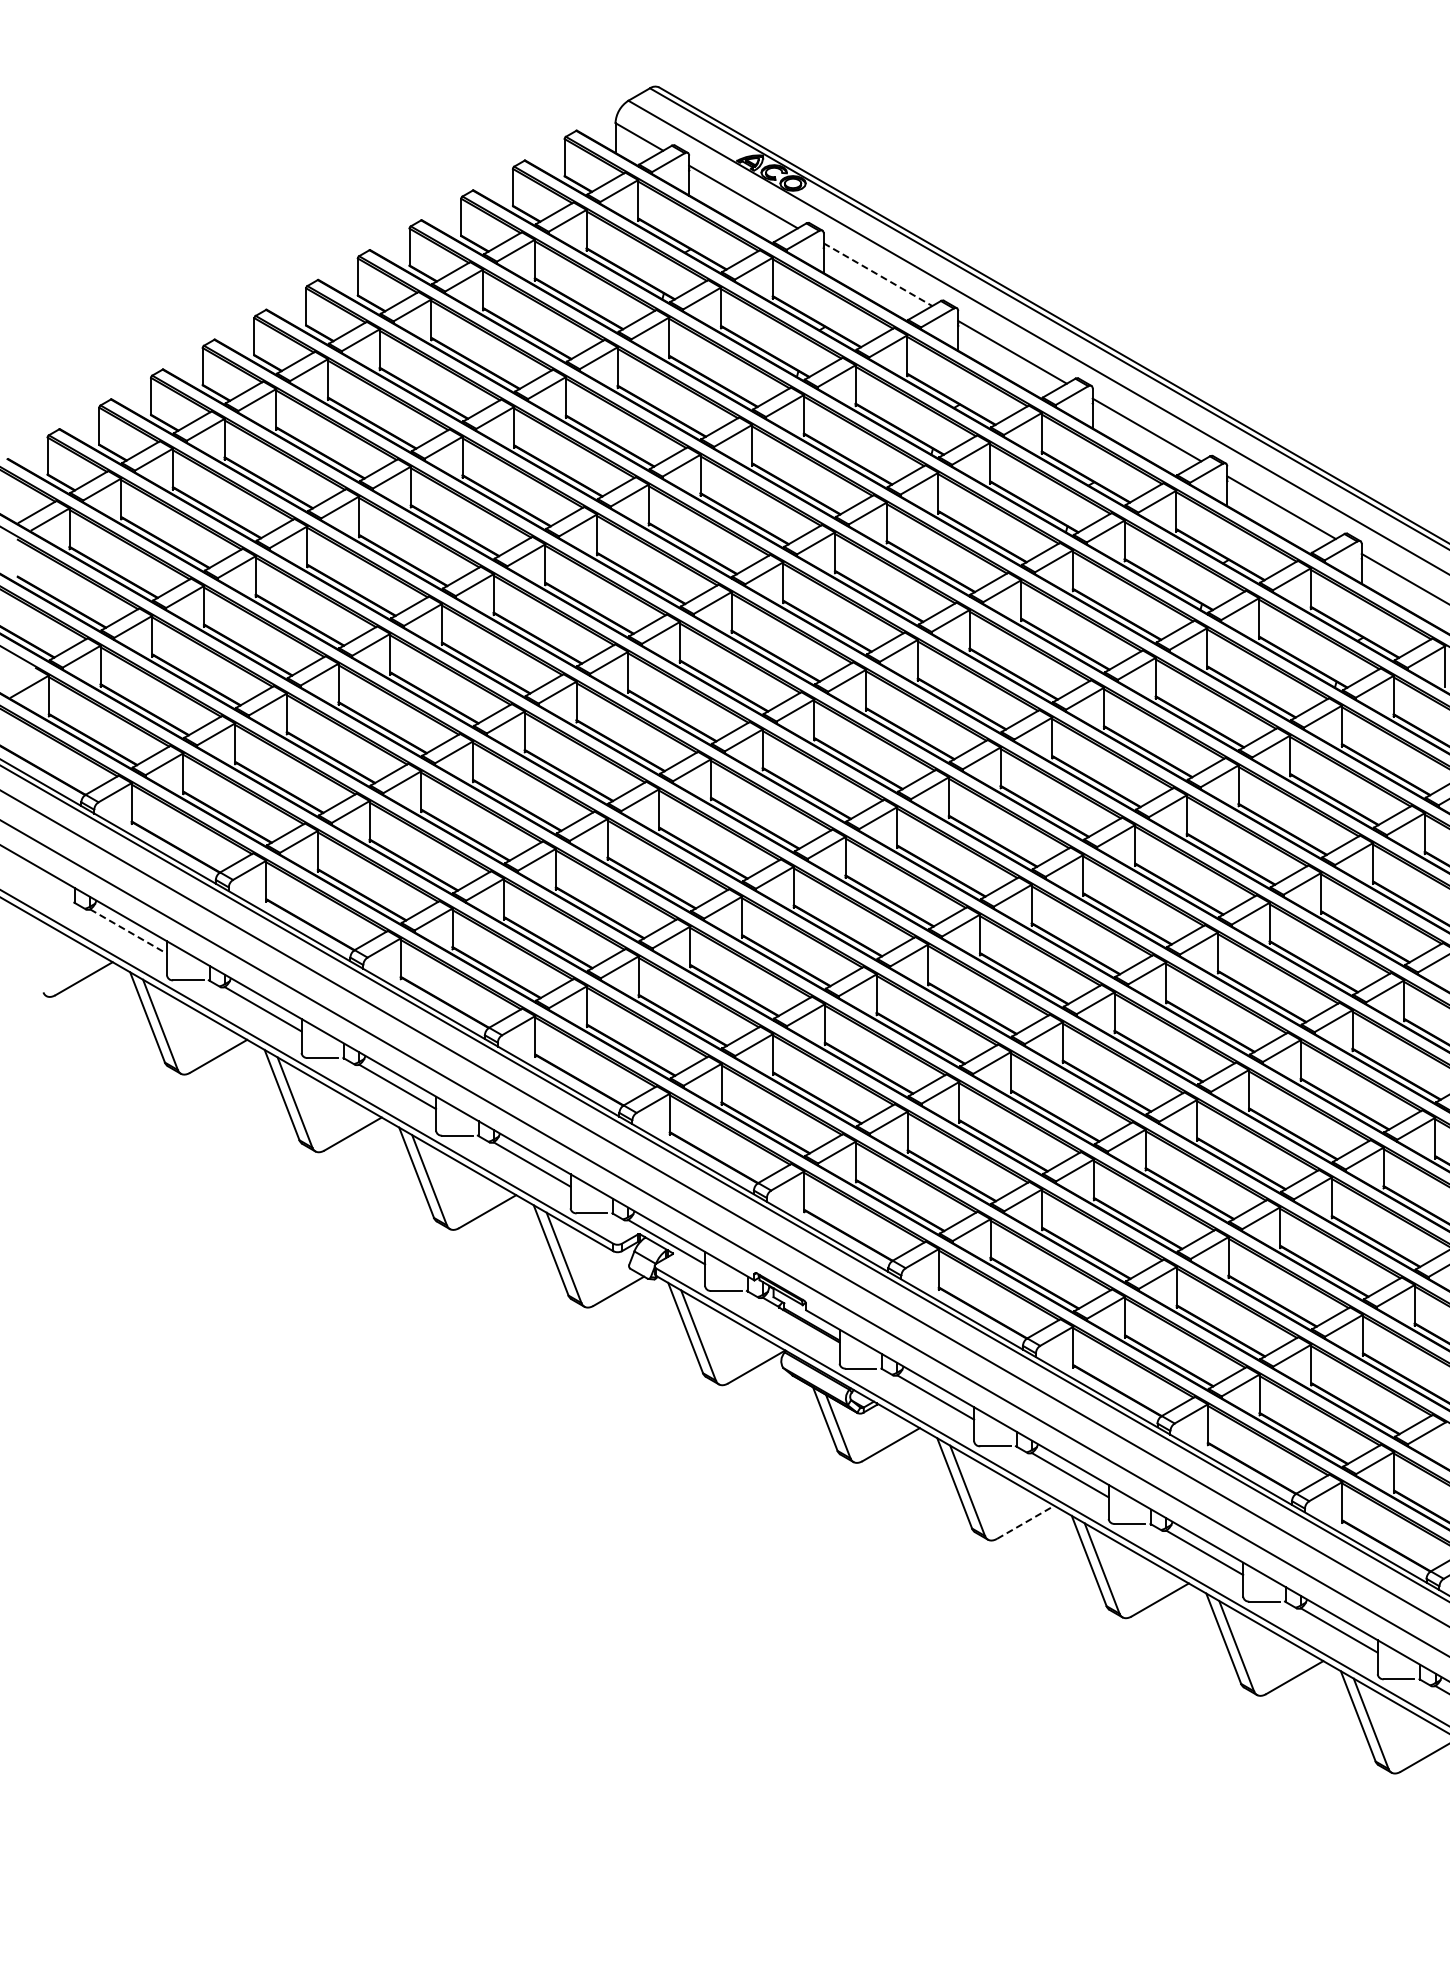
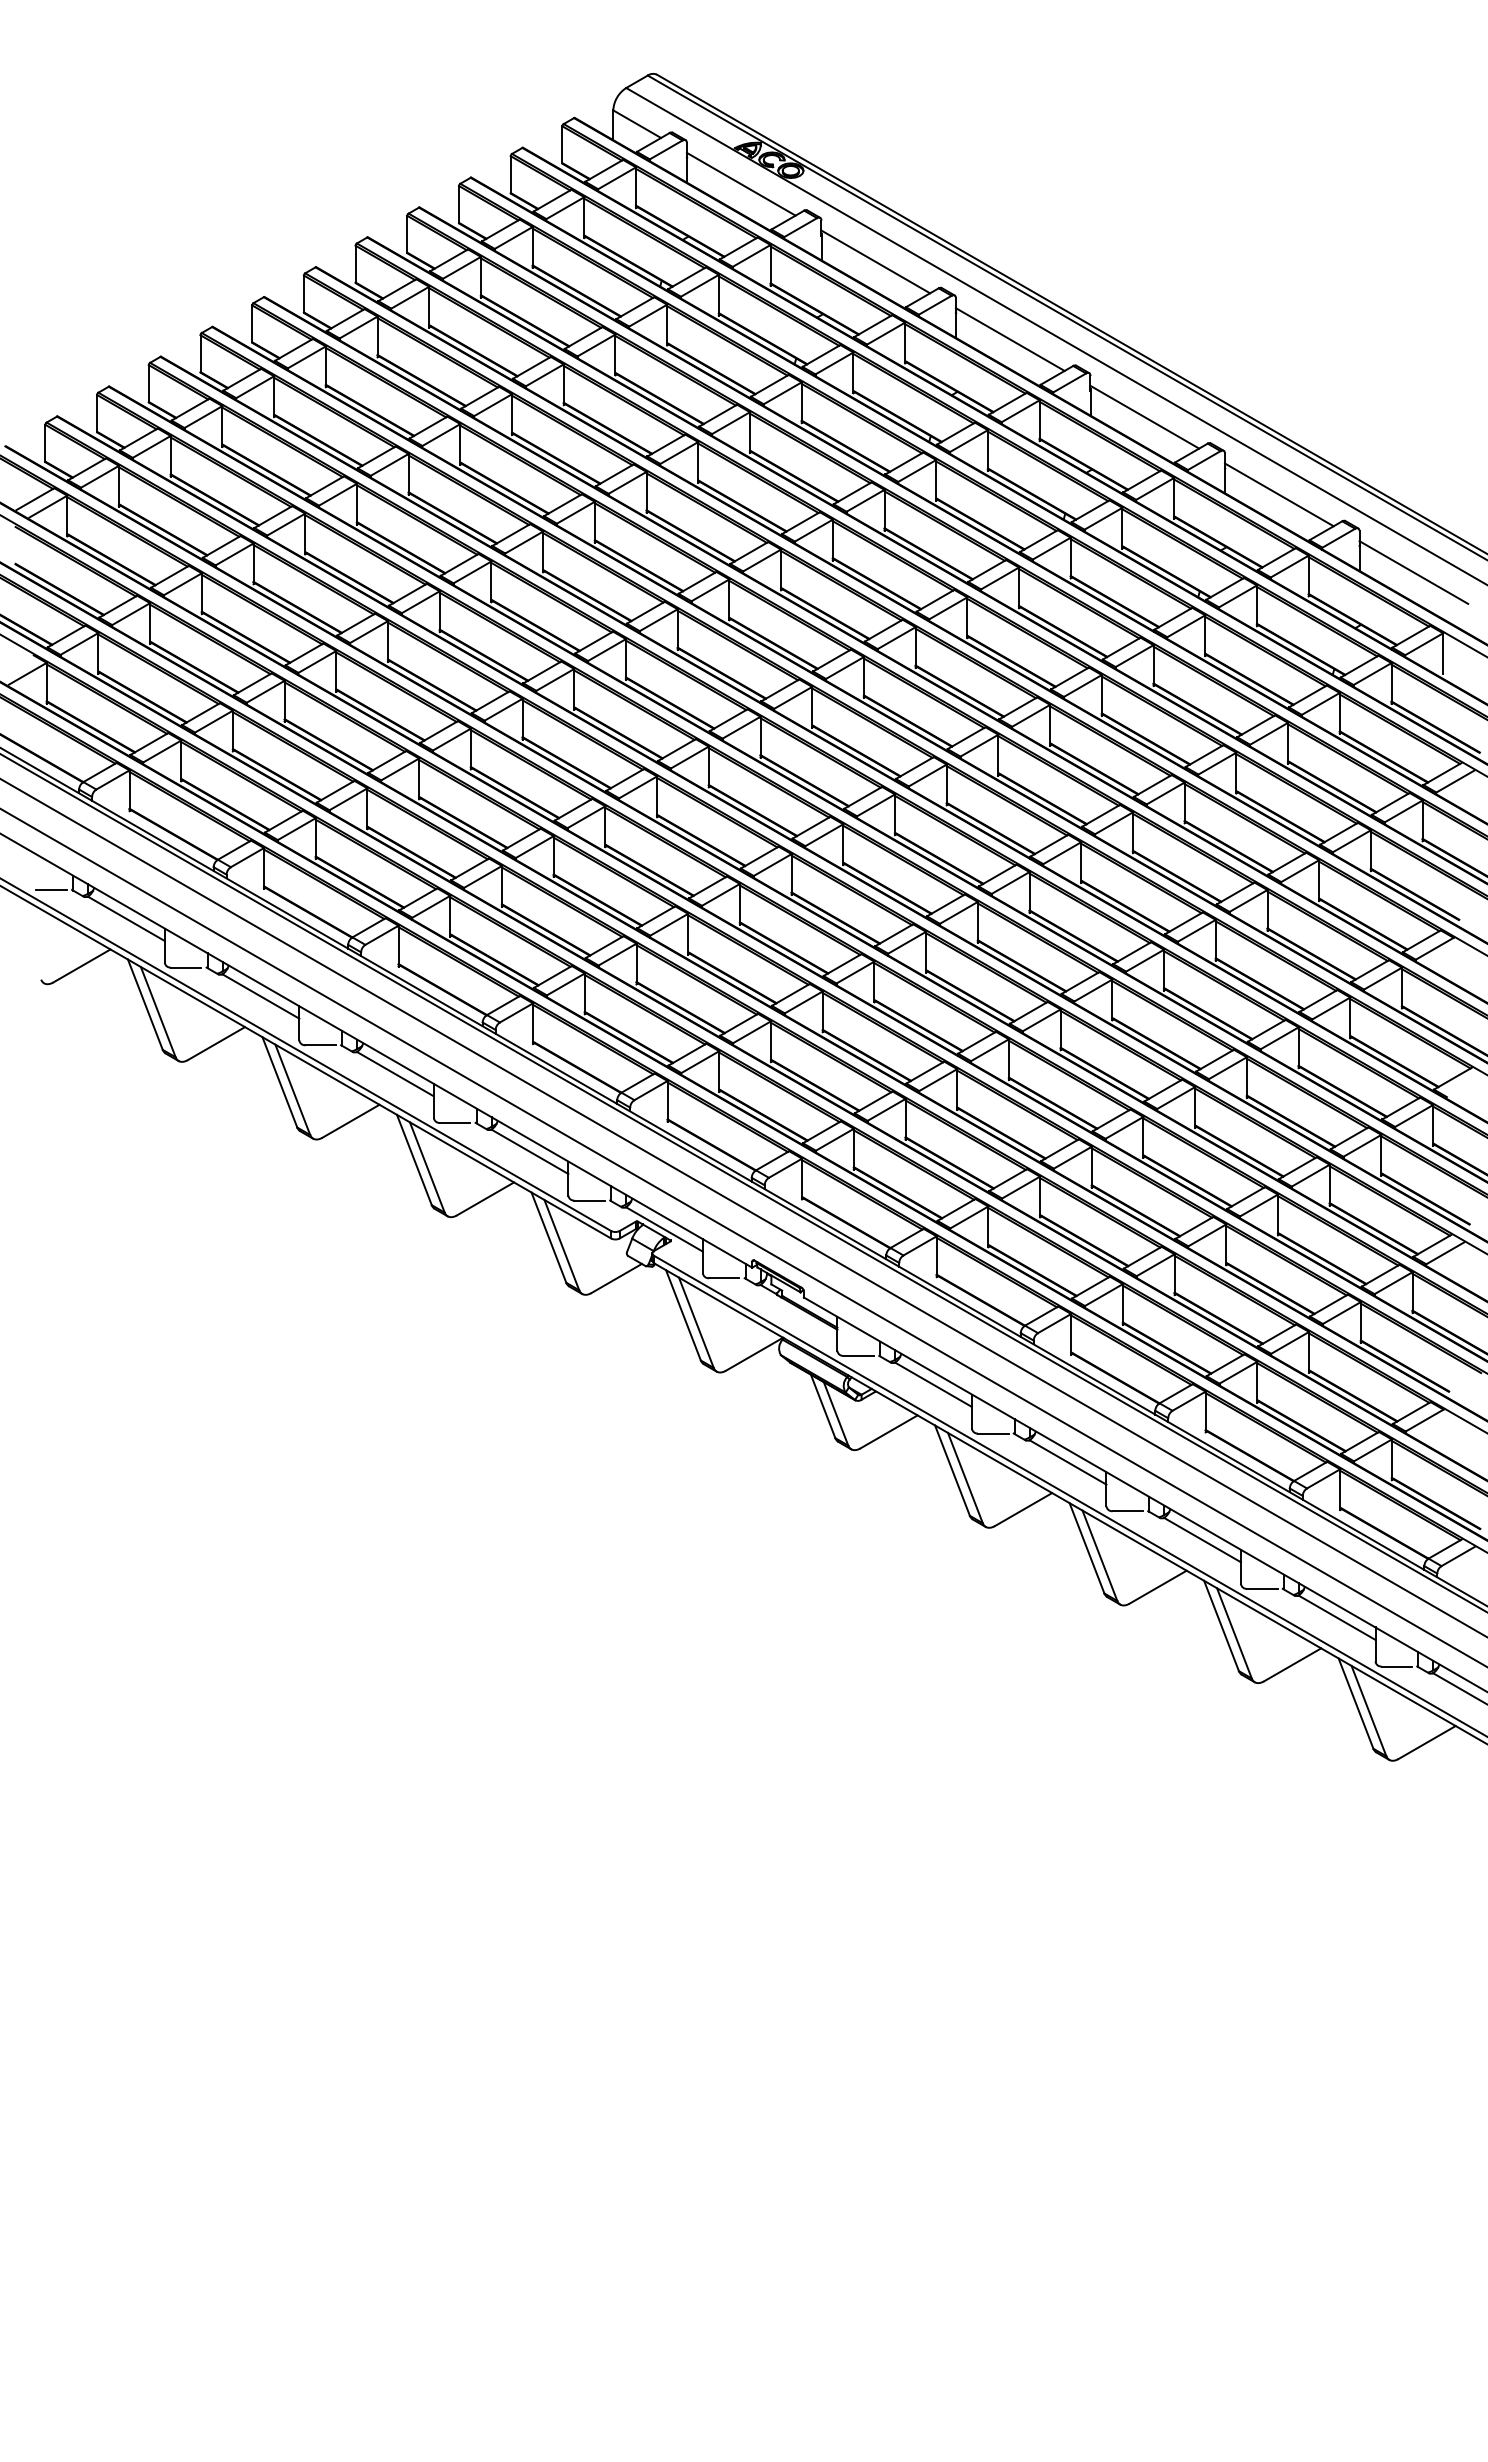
line: (877, 274) -> (875, 261), dashed -> solid
line: (53, 902) -> (51, 889), added
line: (128, 932) -> (126, 919), dashed -> solid
line: (1025, 1522) -> (1023, 1509), dashed -> solid

